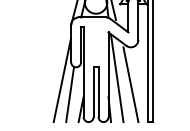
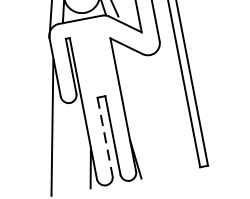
line: (117, 78) -> (138, 108), removed
line: (130, 84) -> (160, 113), removed
line: (93, 92) -> (105, 137), solid -> dashed
line: (69, 95) -> (68, 149), removed

